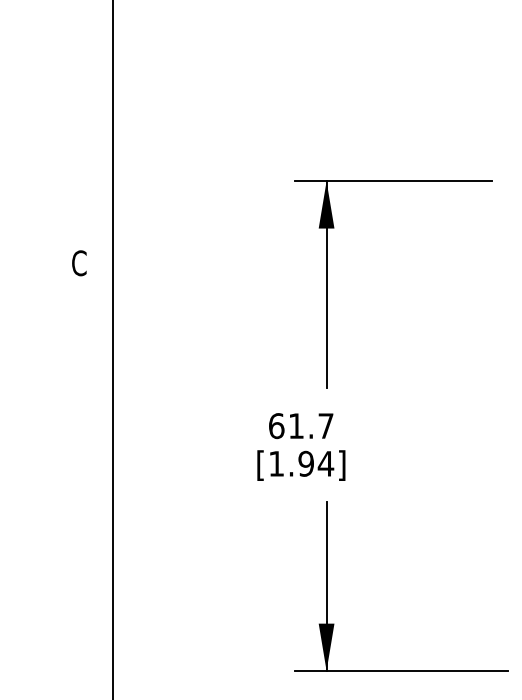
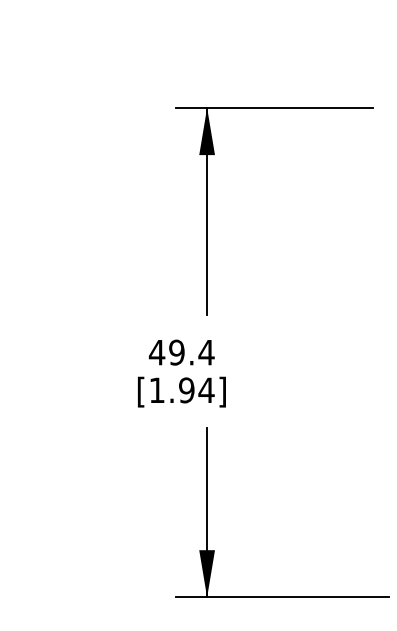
text: (301, 426) -> (182, 353), 61.7 -> 49.4

